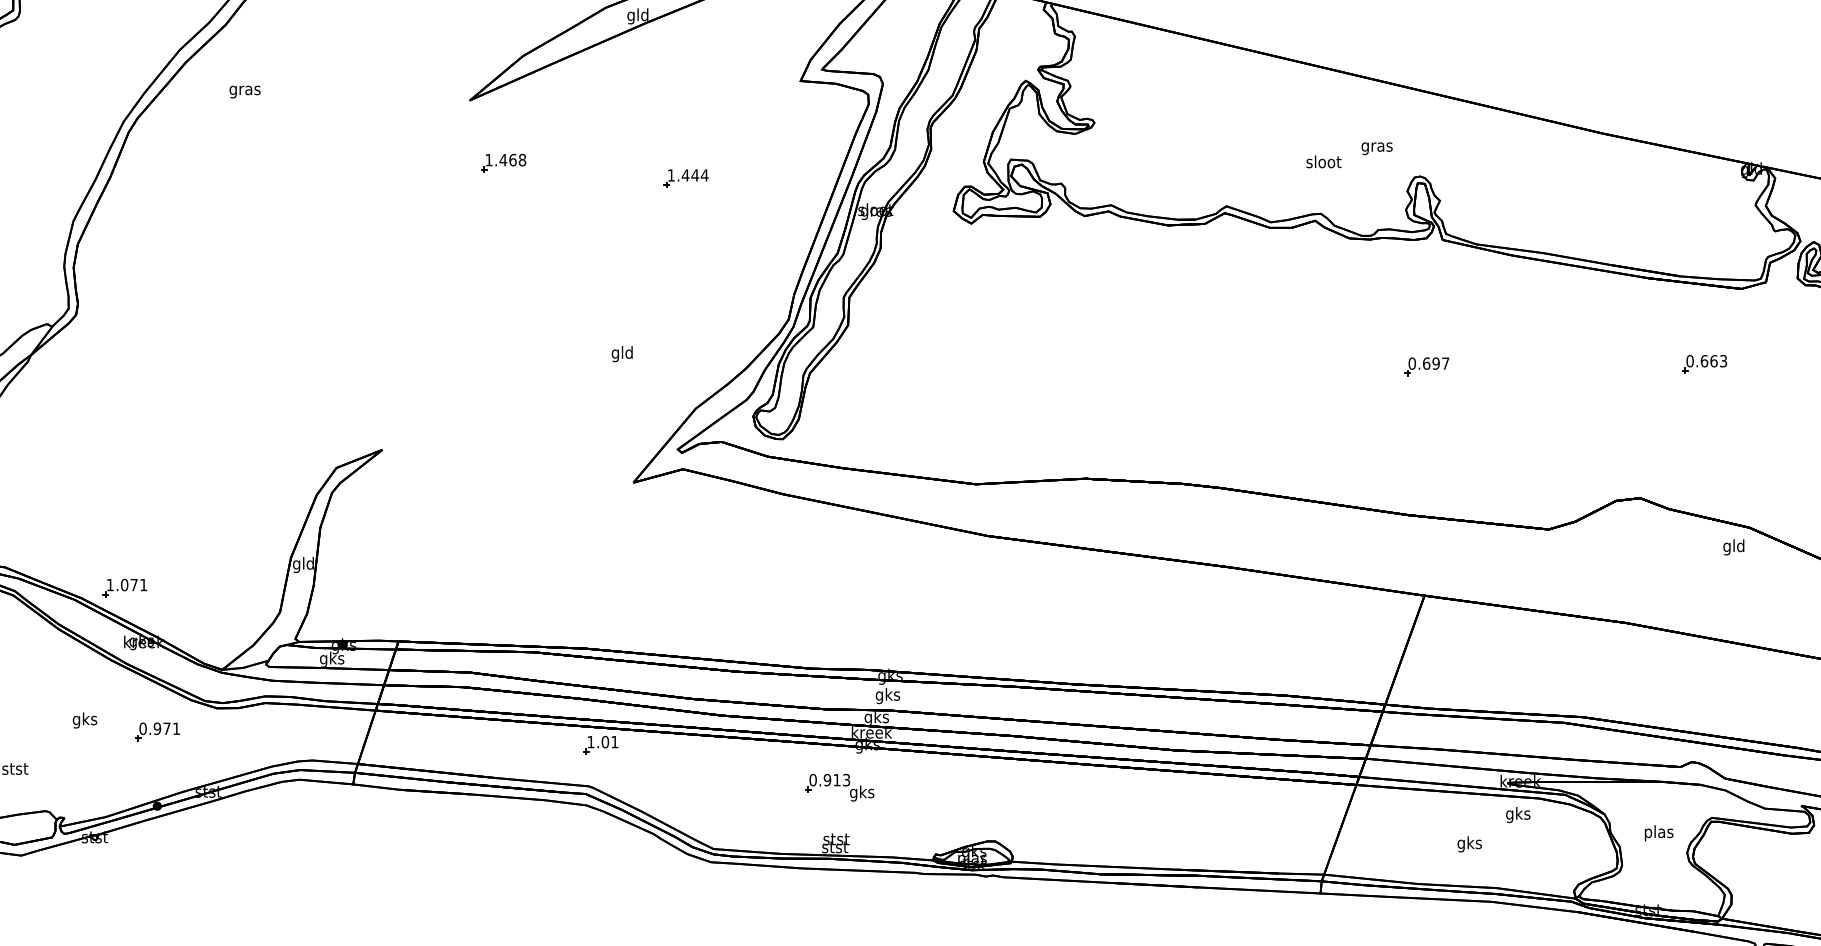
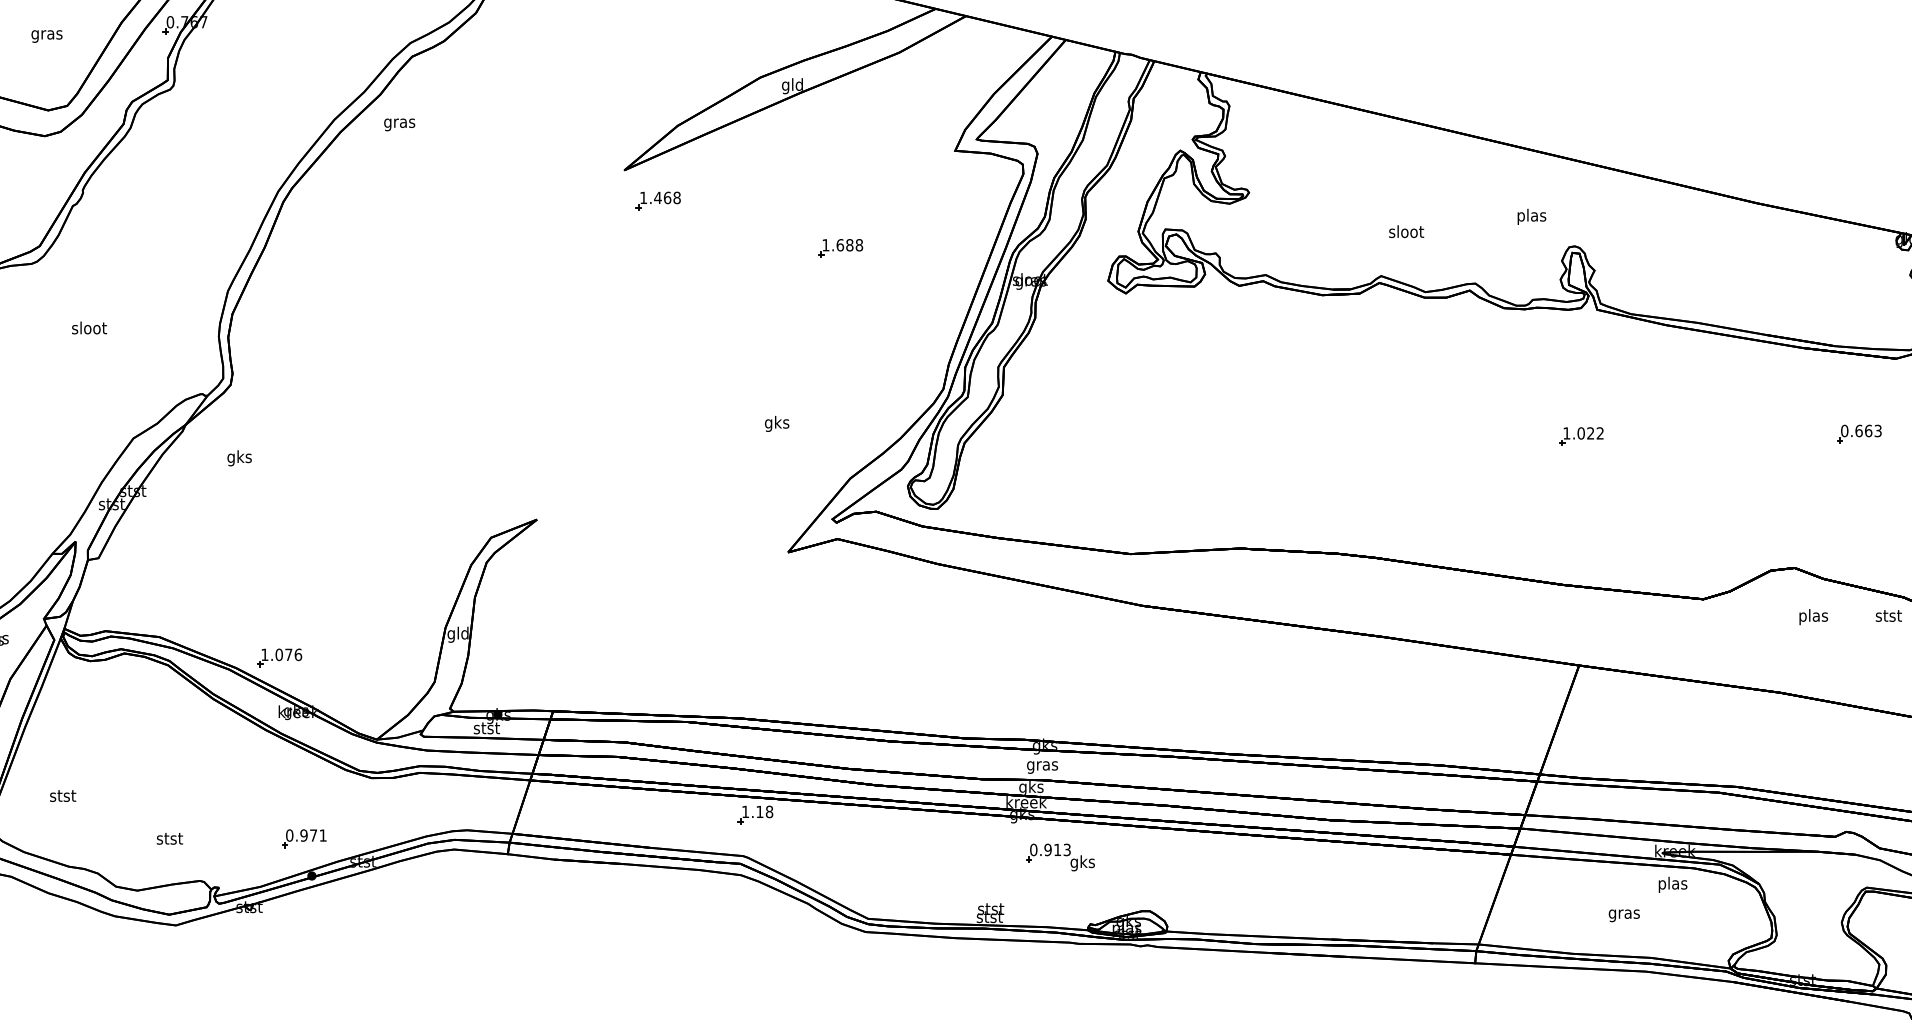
text: (244, 91) -> (399, 124), moved
text: (1376, 146) -> (1531, 216), gras -> plas
text: (1323, 161) -> (1406, 231), moved
part: (502, 162) -> (657, 200), moved
text: (694, 175) -> (849, 245), 1.444 -> 1.688
text: (622, 353) -> (777, 423), gld -> gks
text: (1428, 363) -> (1583, 433), 0.697 -> 1.022
text: (1733, 547) -> (1888, 617), gld -> stst
text: (143, 584) -> (298, 654), 1.071 -> 1.076
text: (331, 658) -> (486, 728), gks -> stst
text: (887, 695) -> (1042, 765), gks -> gras
text: (84, 720) -> (239, 458), moved
part: (157, 731) -> (304, 838), moved
text: (609, 741) -> (764, 811), 1.01 -> 1.18
part: (839, 787) -> (1060, 857), moved
text: (1517, 814) -> (1672, 884), gks -> plas
text: (1658, 833) -> (1813, 617), moved
text: (1468, 844) -> (1623, 914), gks -> gras

